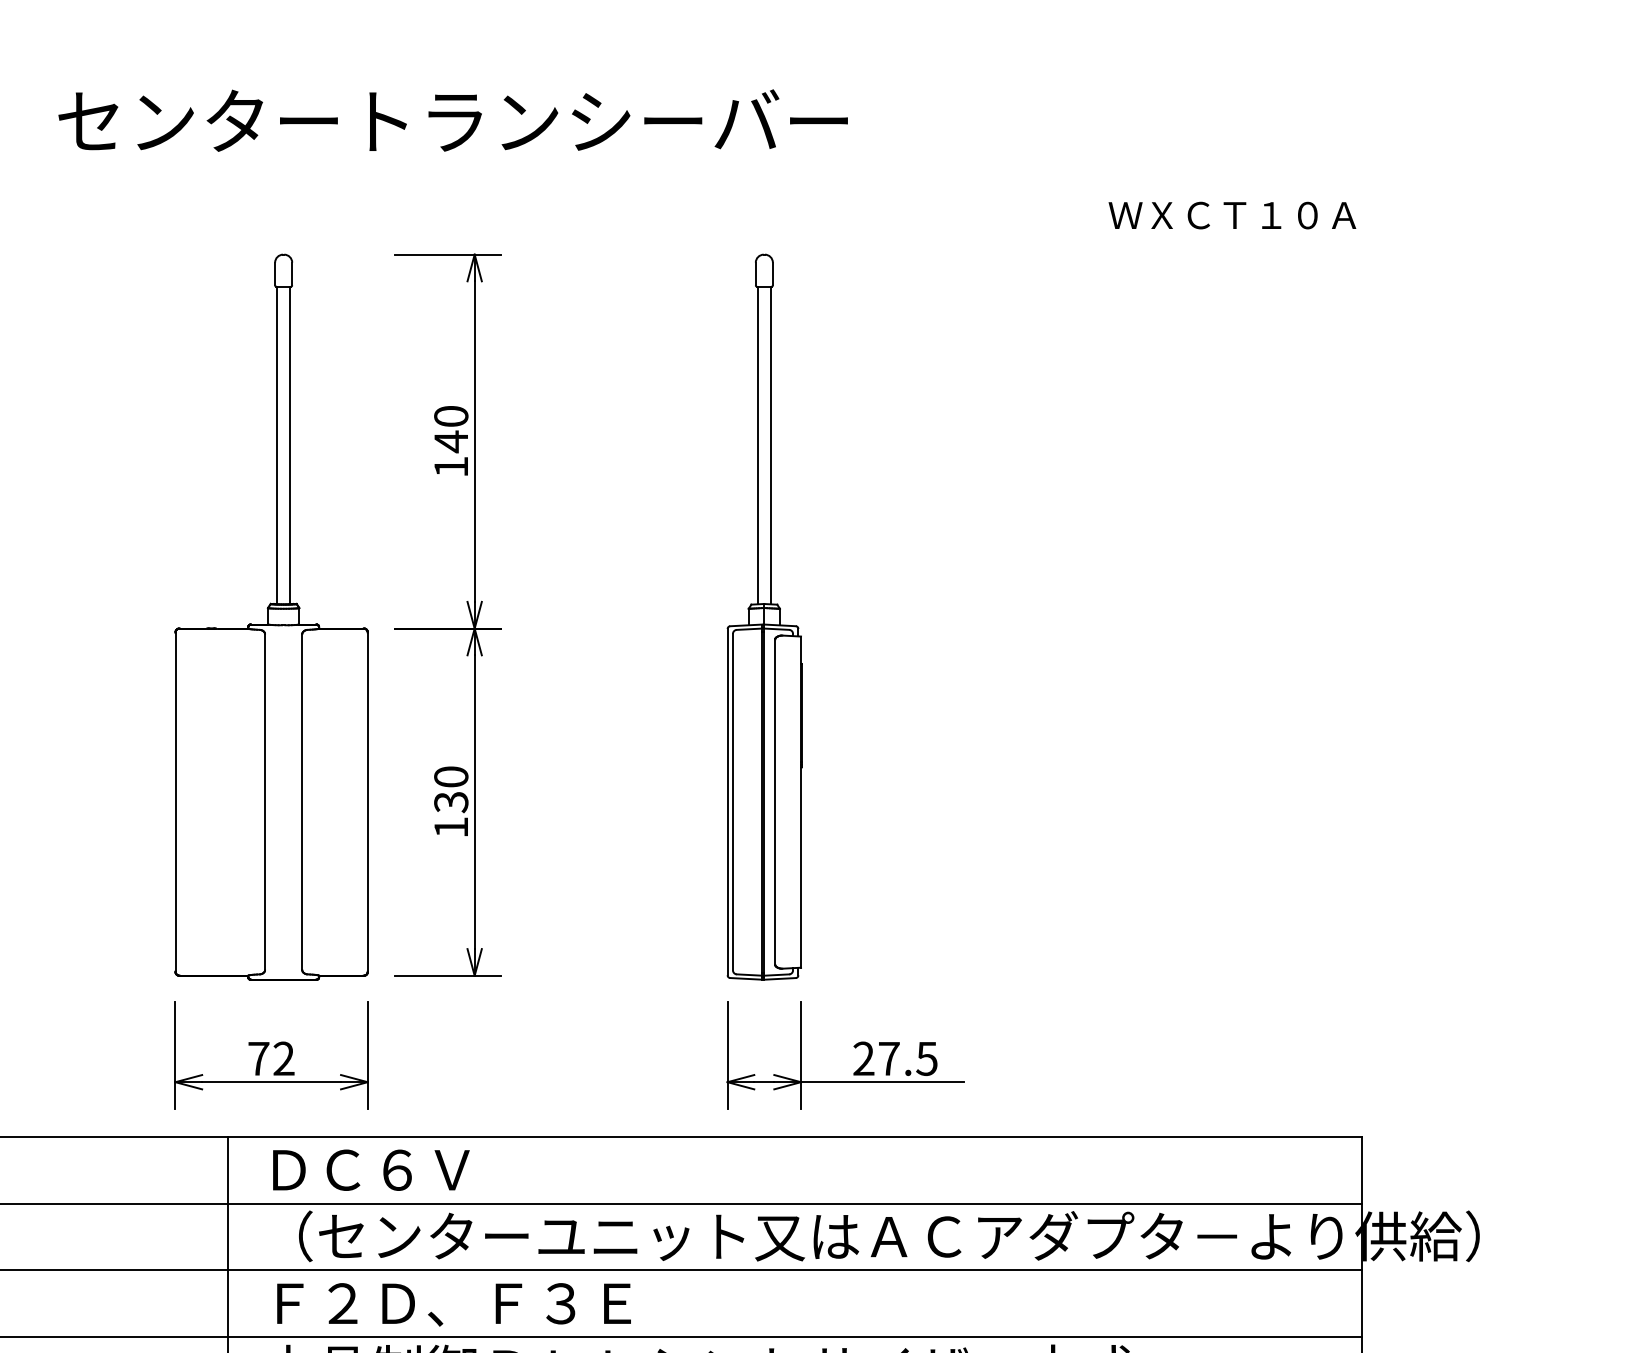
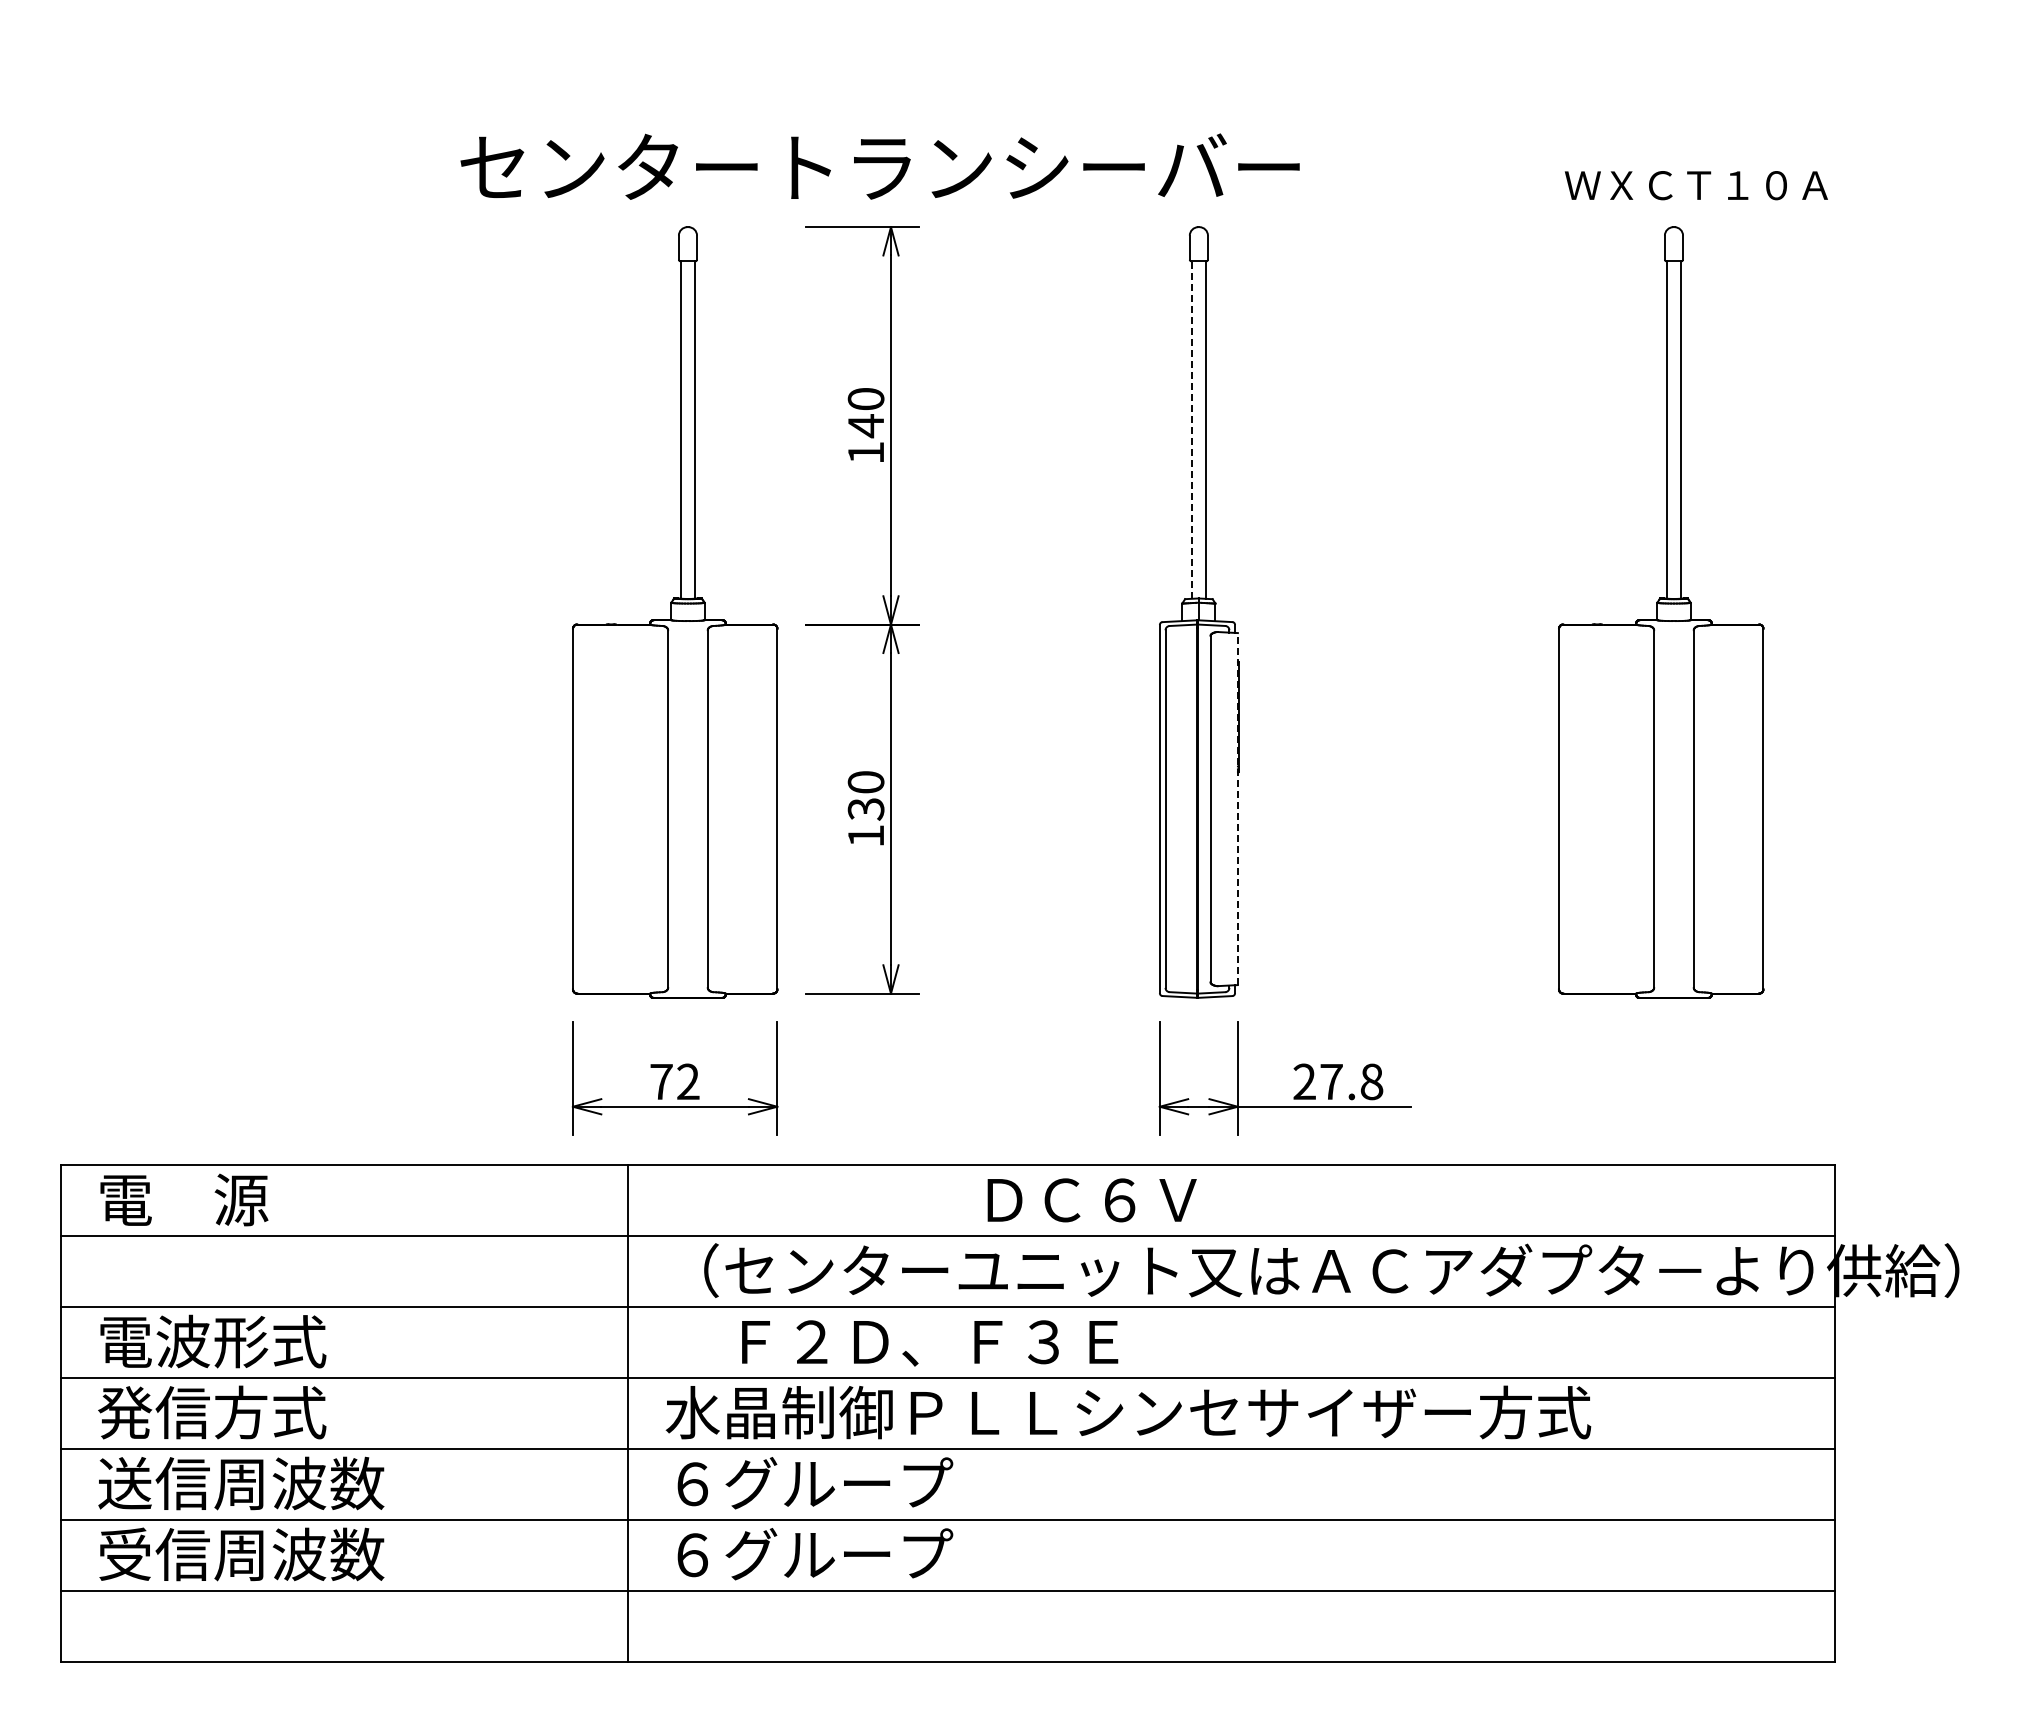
text: (452, 120) -> (879, 166), moved
line: (757, 445) -> (1191, 430), solid -> dashed
part: (1199, 617) -> (1661, 612), added
line: (800, 801) -> (1237, 808), solid -> dashed
text: (926, 1058) -> (1371, 1081), 27.5 -> 27.8
text: (370, 1170) -> (1091, 1200), moved
text: (454, 1304) -> (930, 1343), moved

